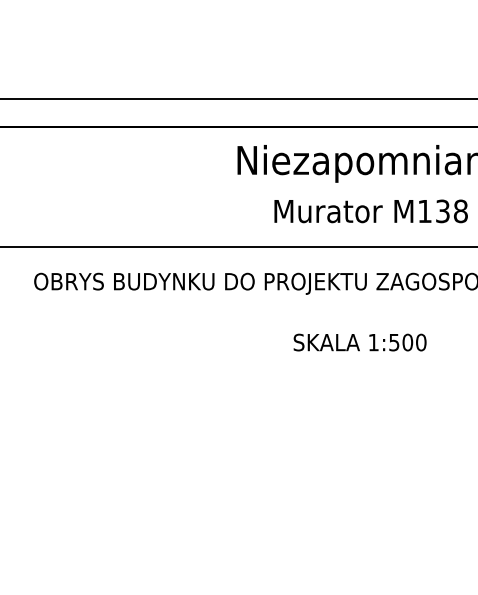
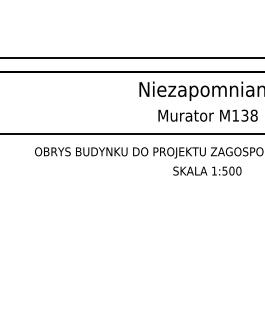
text: (360, 341) -> (207, 170), moved

